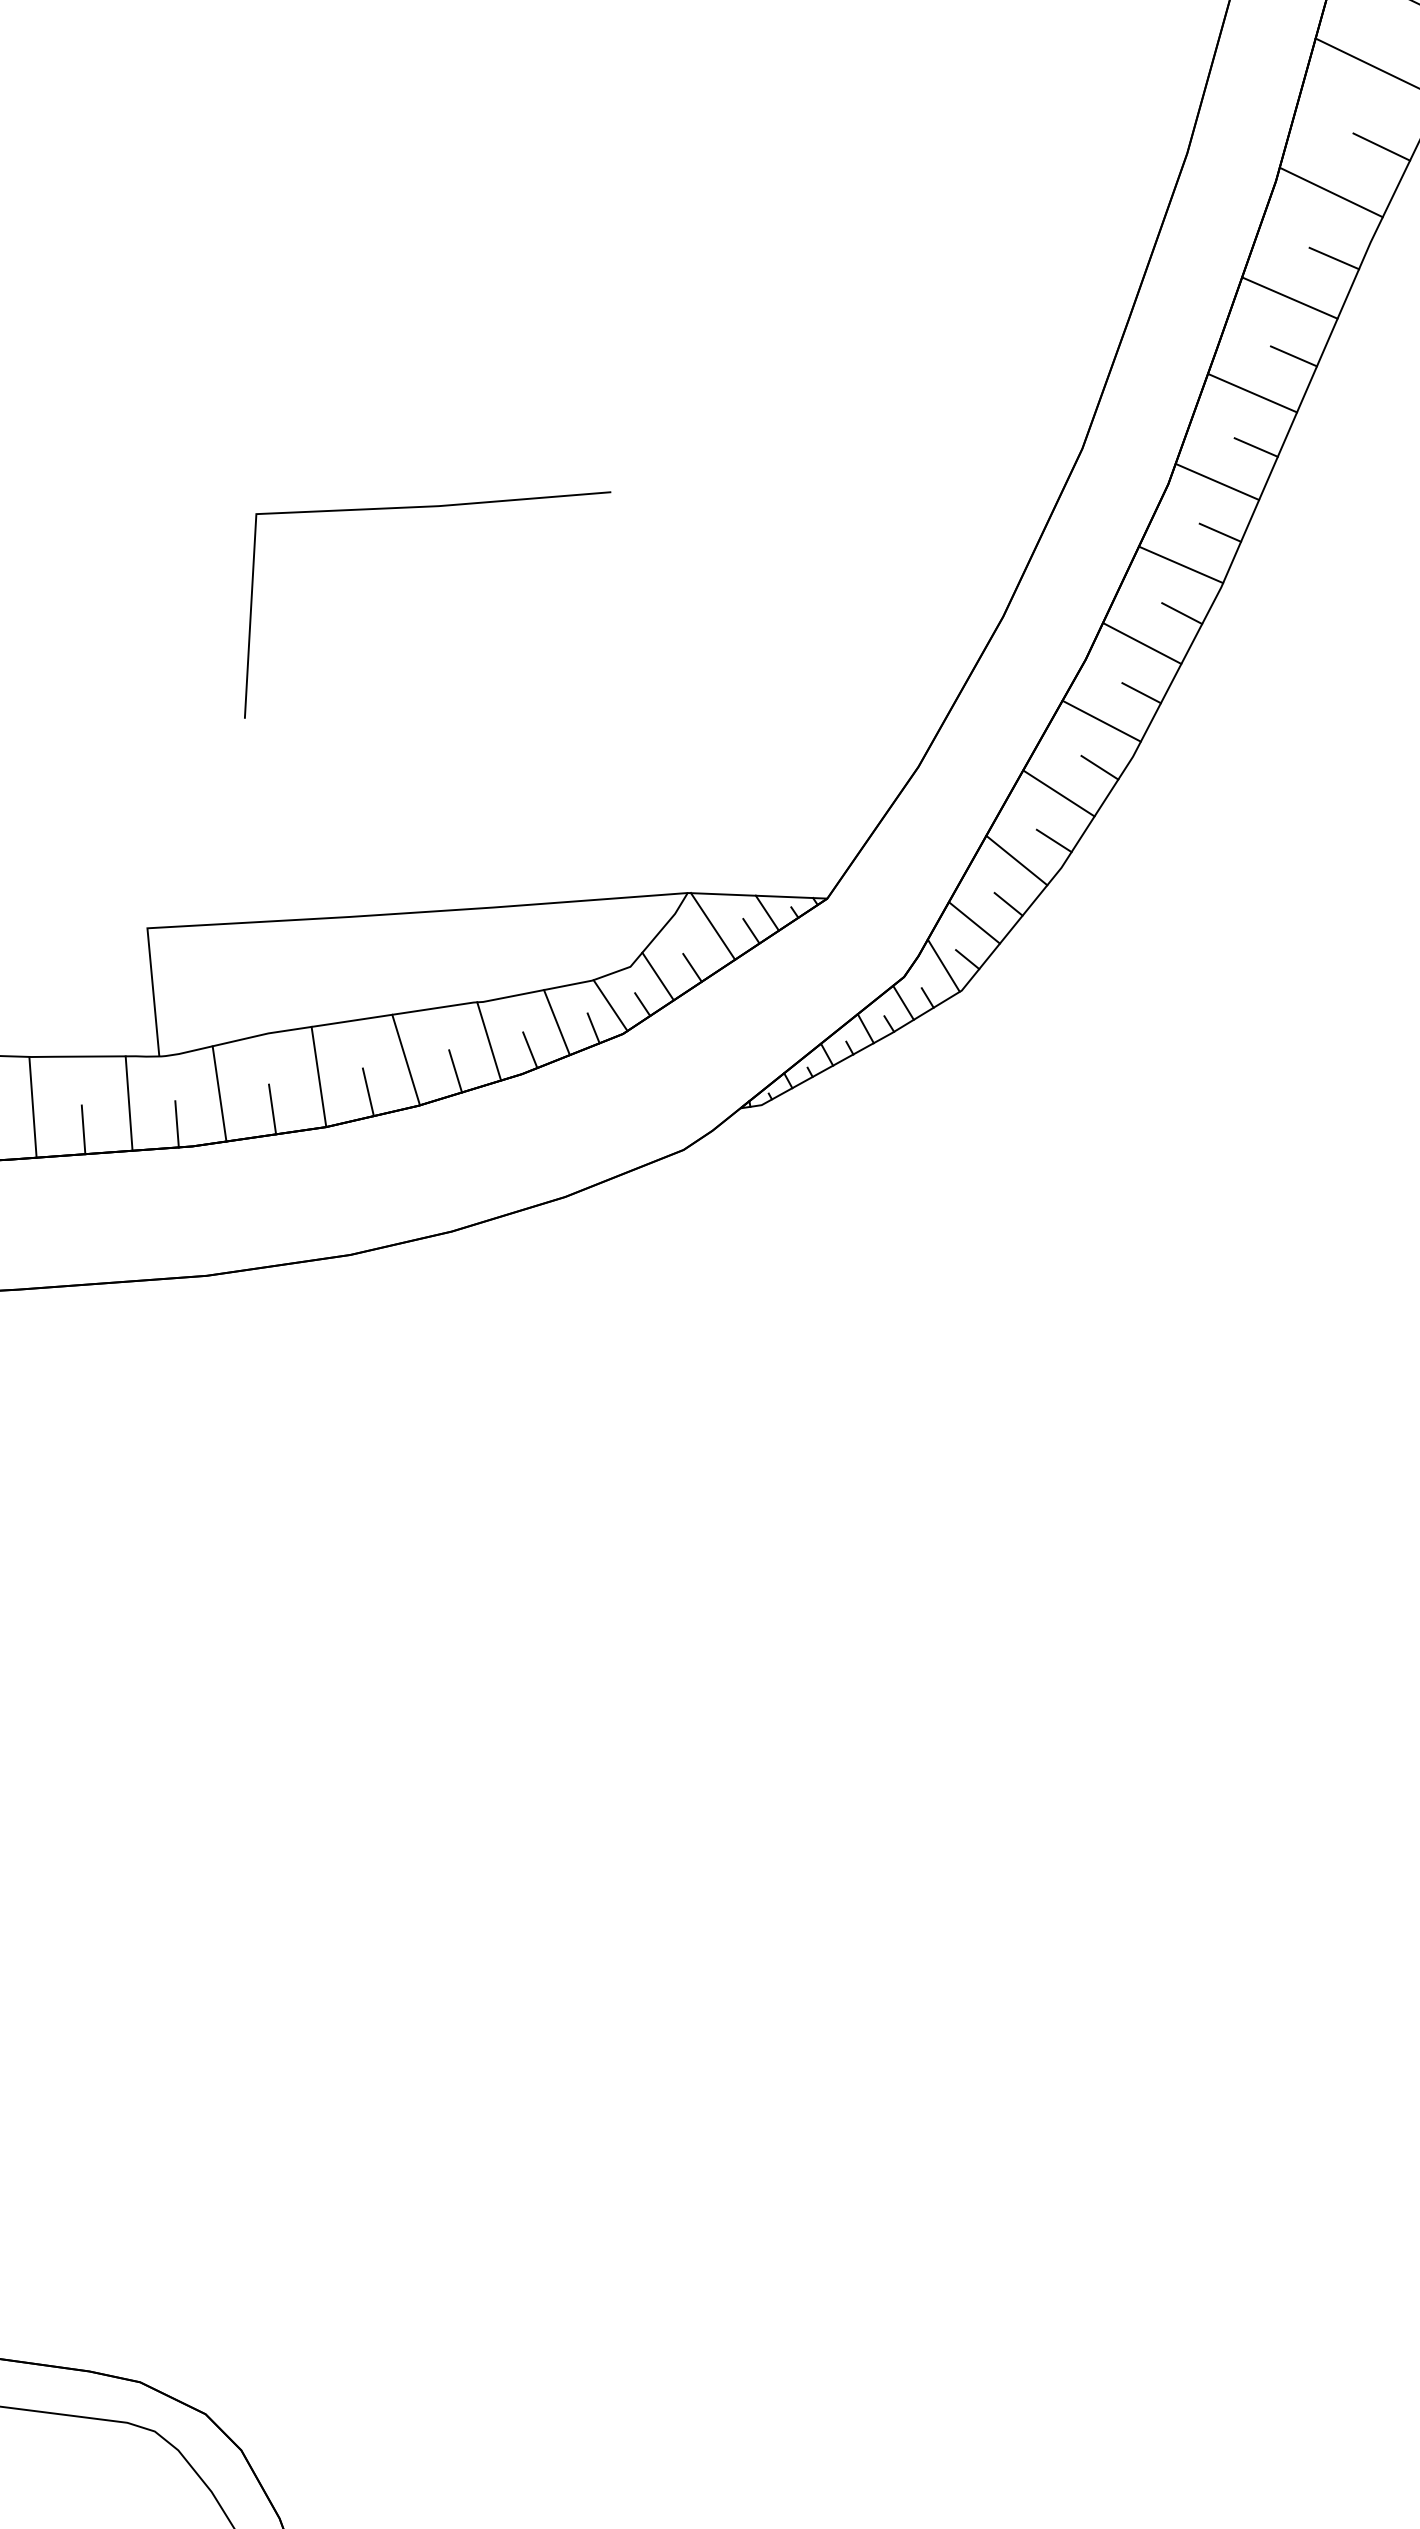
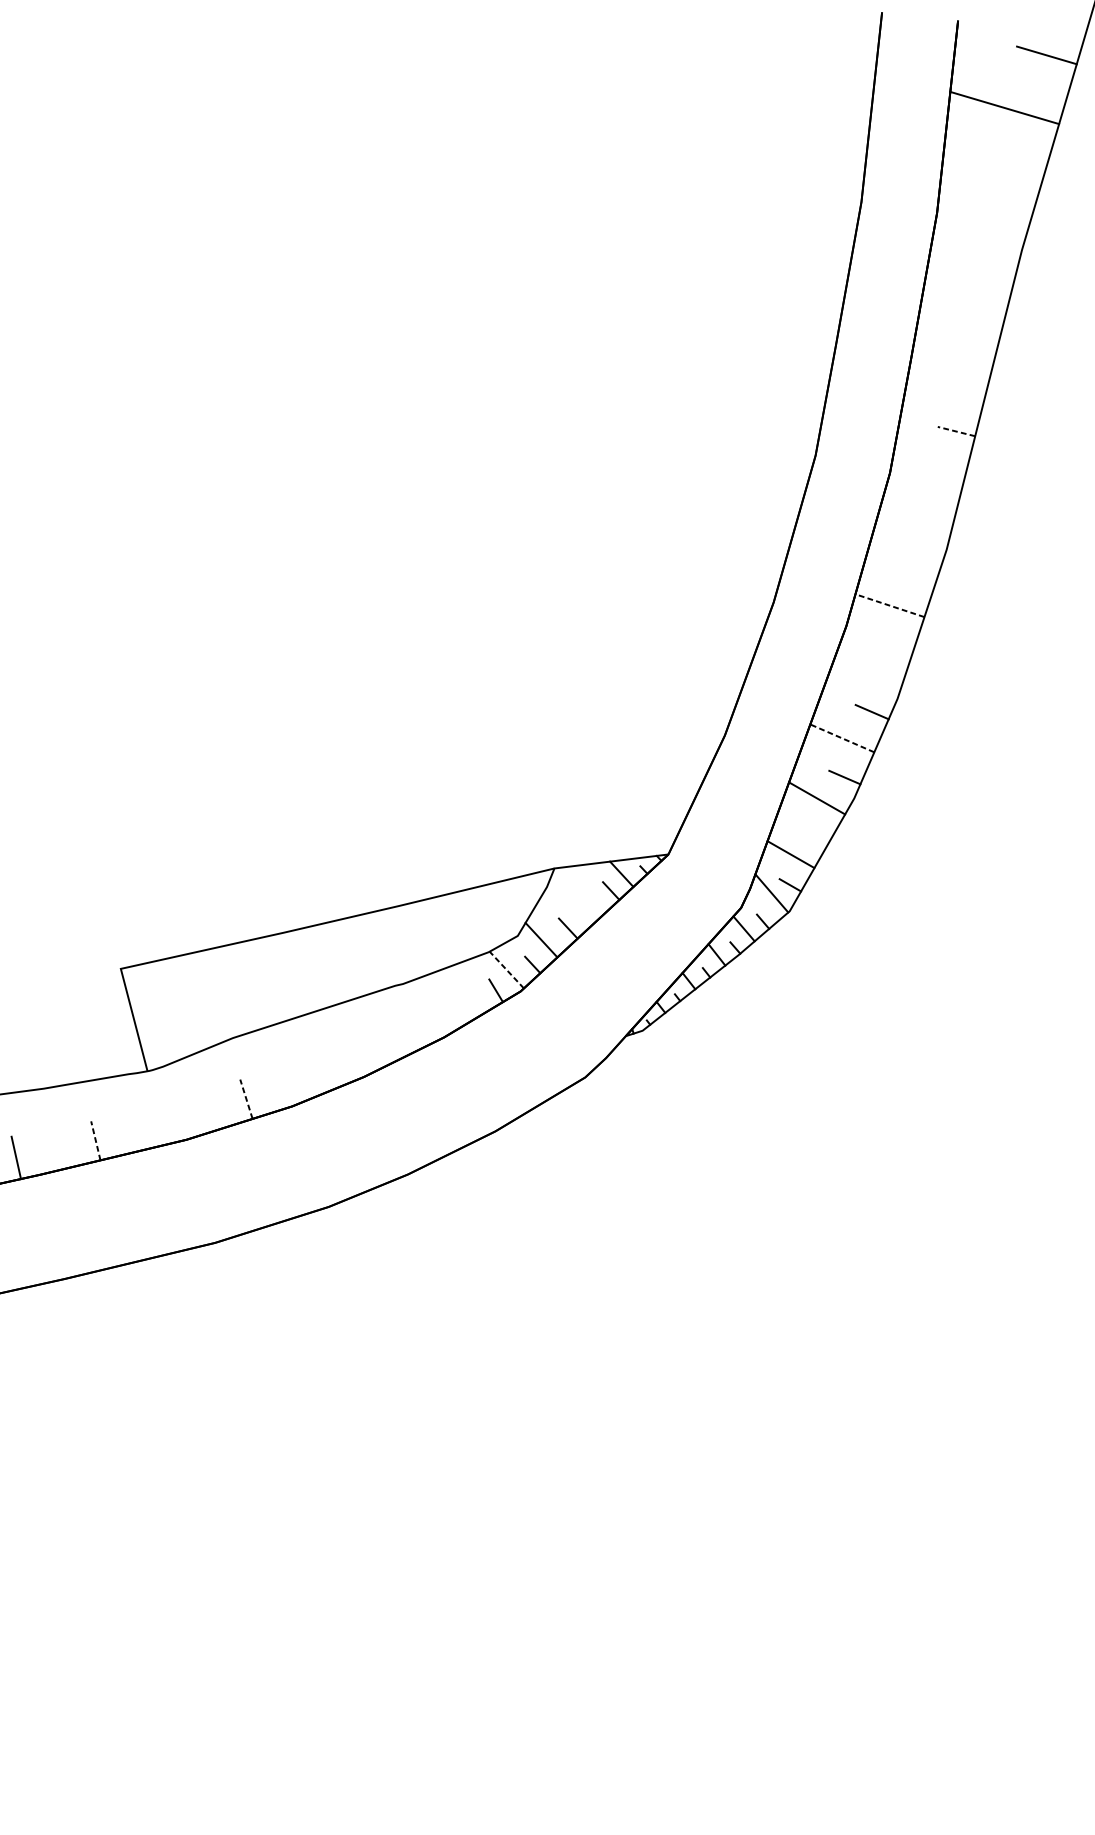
line: (1381, 146) -> (1018, 170), removed
line: (1330, 192) -> (982, 214), removed
line: (1334, 258) -> (994, 267), removed
line: (1289, 297) -> (963, 305), removed
line: (1293, 356) -> (974, 352), removed
line: (1252, 392) -> (946, 387), removed
line: (1255, 447) -> (955, 431), solid -> dashed
line: (1217, 481) -> (929, 464), removed
line: (415, 508) -> (282, 592), removed
line: (1220, 532) -> (938, 505), removed
line: (1180, 564) -> (910, 536), removed
line: (1182, 613) -> (918, 576), removed
line: (1141, 643) -> (889, 605), solid -> dashed
line: (1141, 693) -> (896, 646), removed
line: (1101, 720) -> (867, 673), removed
line: (1058, 793) -> (842, 738), solid -> dashed
line: (1008, 904) -> (816, 835), removed
line: (712, 926) -> (579, 892), removed
line: (610, 1005) -> (506, 969), solid -> dashed
line: (556, 1022) -> (465, 990), removed
line: (489, 1041) -> (413, 1015), removed
line: (530, 1049) -> (447, 1016), removed
line: (406, 1059) -> (348, 1040), removed
line: (455, 1071) -> (389, 1044), removed
line: (318, 1076) -> (279, 1066), removed
line: (367, 1092) -> (321, 1072), removed
line: (219, 1093) -> (201, 1093), removed
line: (128, 1103) -> (128, 1113), removed
line: (32, 1107) -> (51, 1129), removed
line: (272, 1109) -> (246, 1099), solid -> dashed
line: (176, 1124) -> (170, 1124), removed
line: (83, 1129) -> (95, 1140), solid -> dashed

